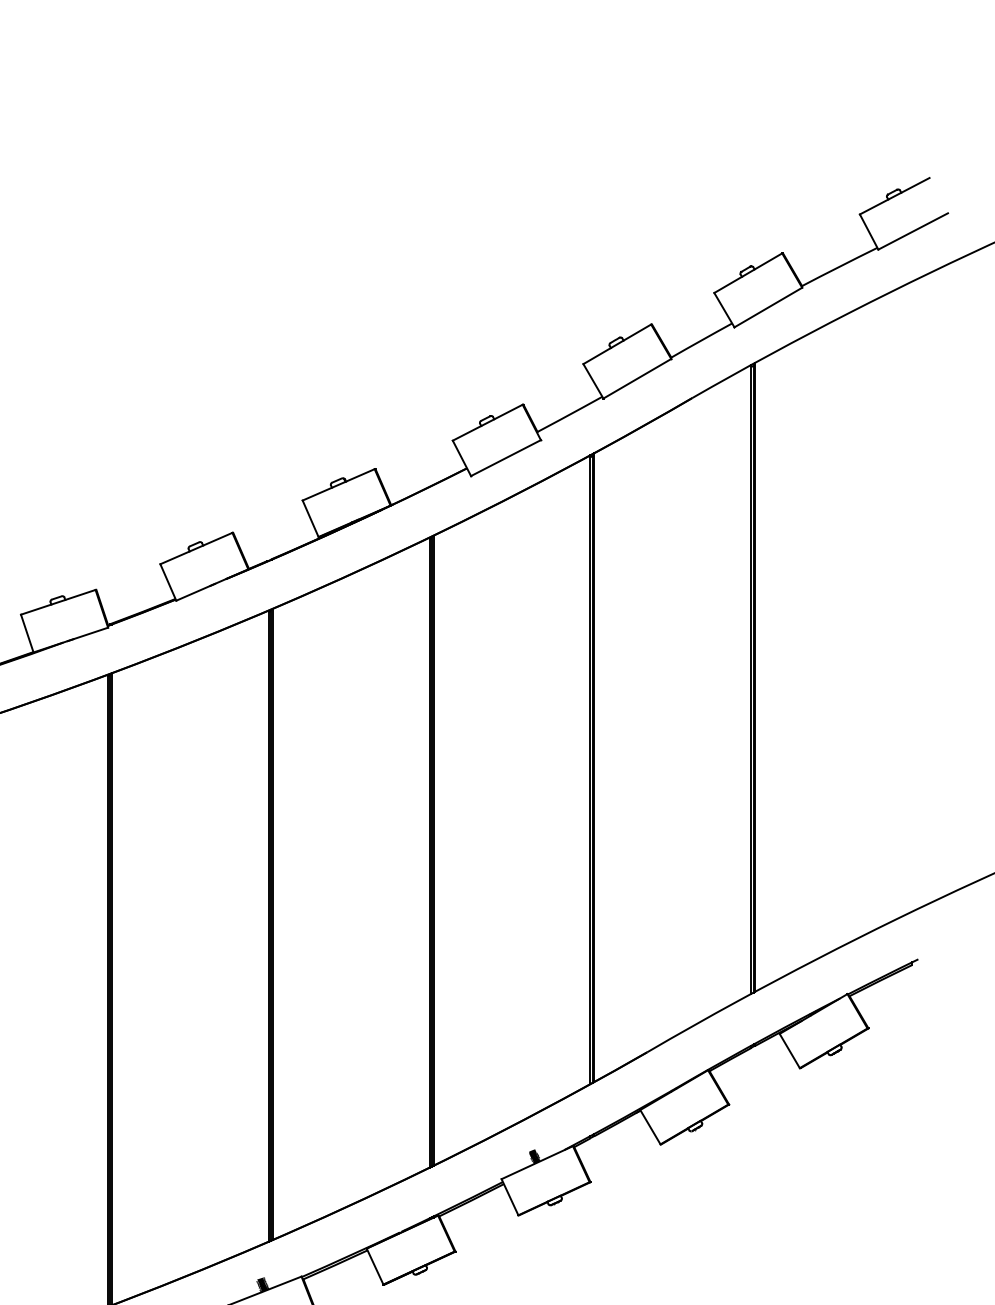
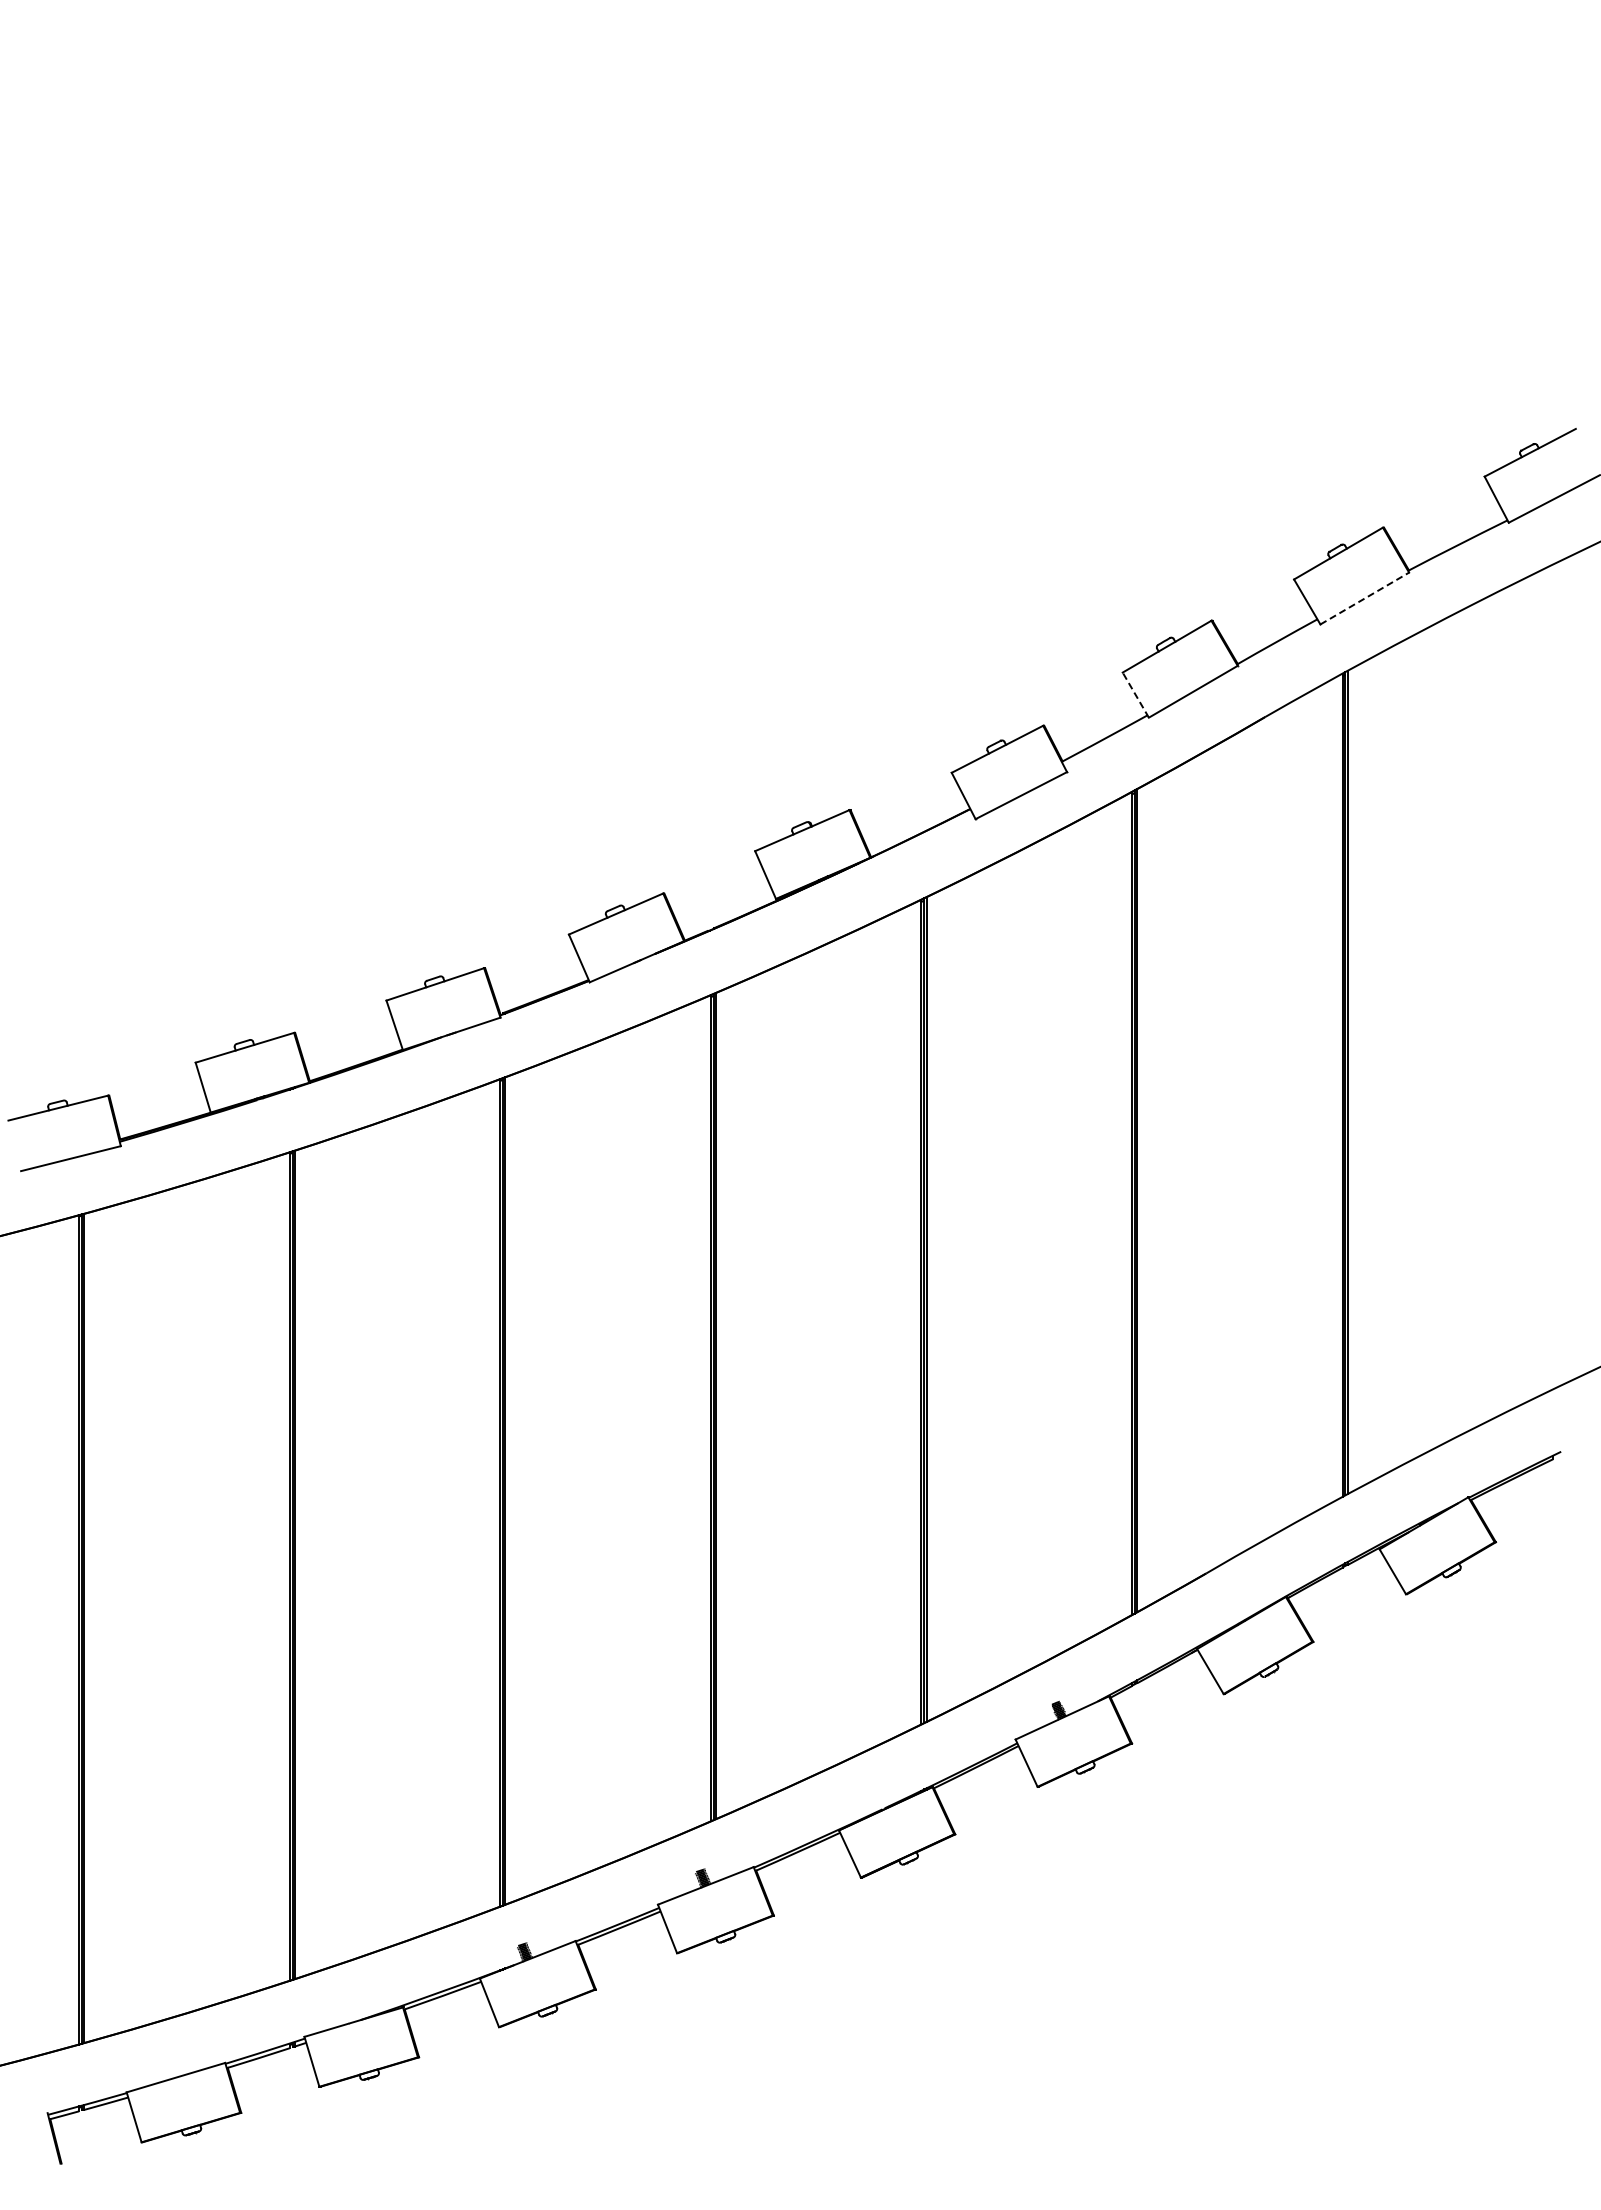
line: (768, 307) -> (1365, 598), solid -> dashed
line: (593, 380) -> (1135, 694), solid -> dashed

